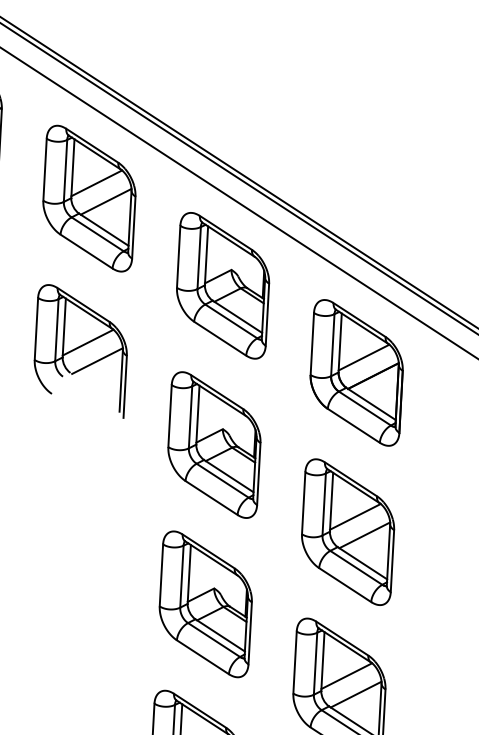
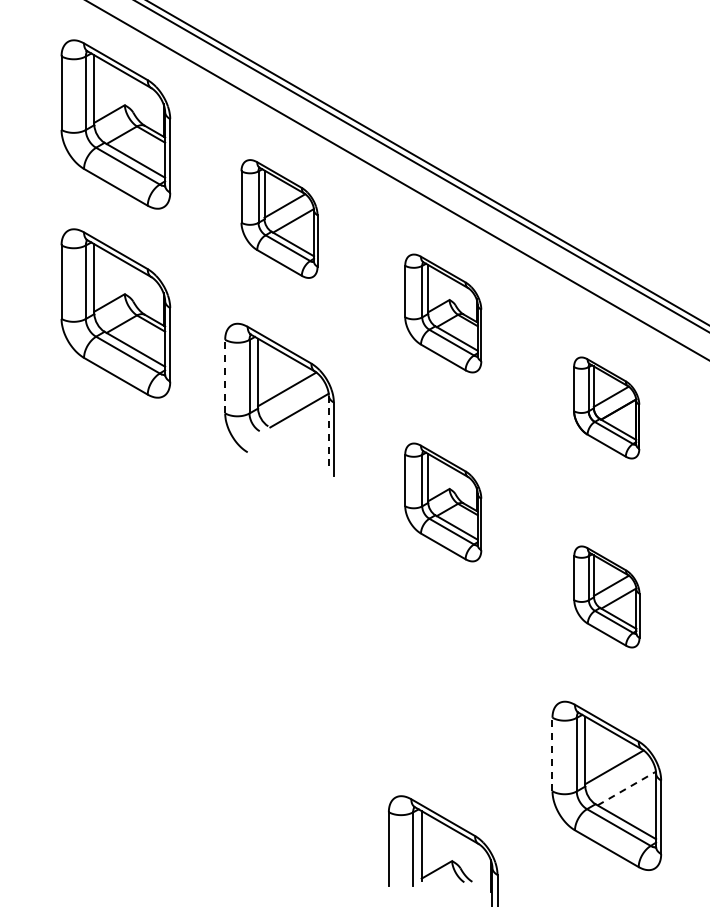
part: (89, 198) -> (279, 218), size x0.7
part: (223, 285) -> (443, 313), size x0.7
line: (36, 328) -> (225, 376), solid -> dashed
part: (356, 372) -> (606, 407), size x0.6
line: (120, 380) -> (328, 432), solid -> dashed
part: (214, 445) -> (443, 502), size x0.7
part: (347, 531) -> (606, 596), size x0.6
part: (206, 604) -> (443, 691), removed
line: (295, 662) -> (552, 754), solid -> dashed
line: (355, 694) -> (626, 788), solid -> dashed

